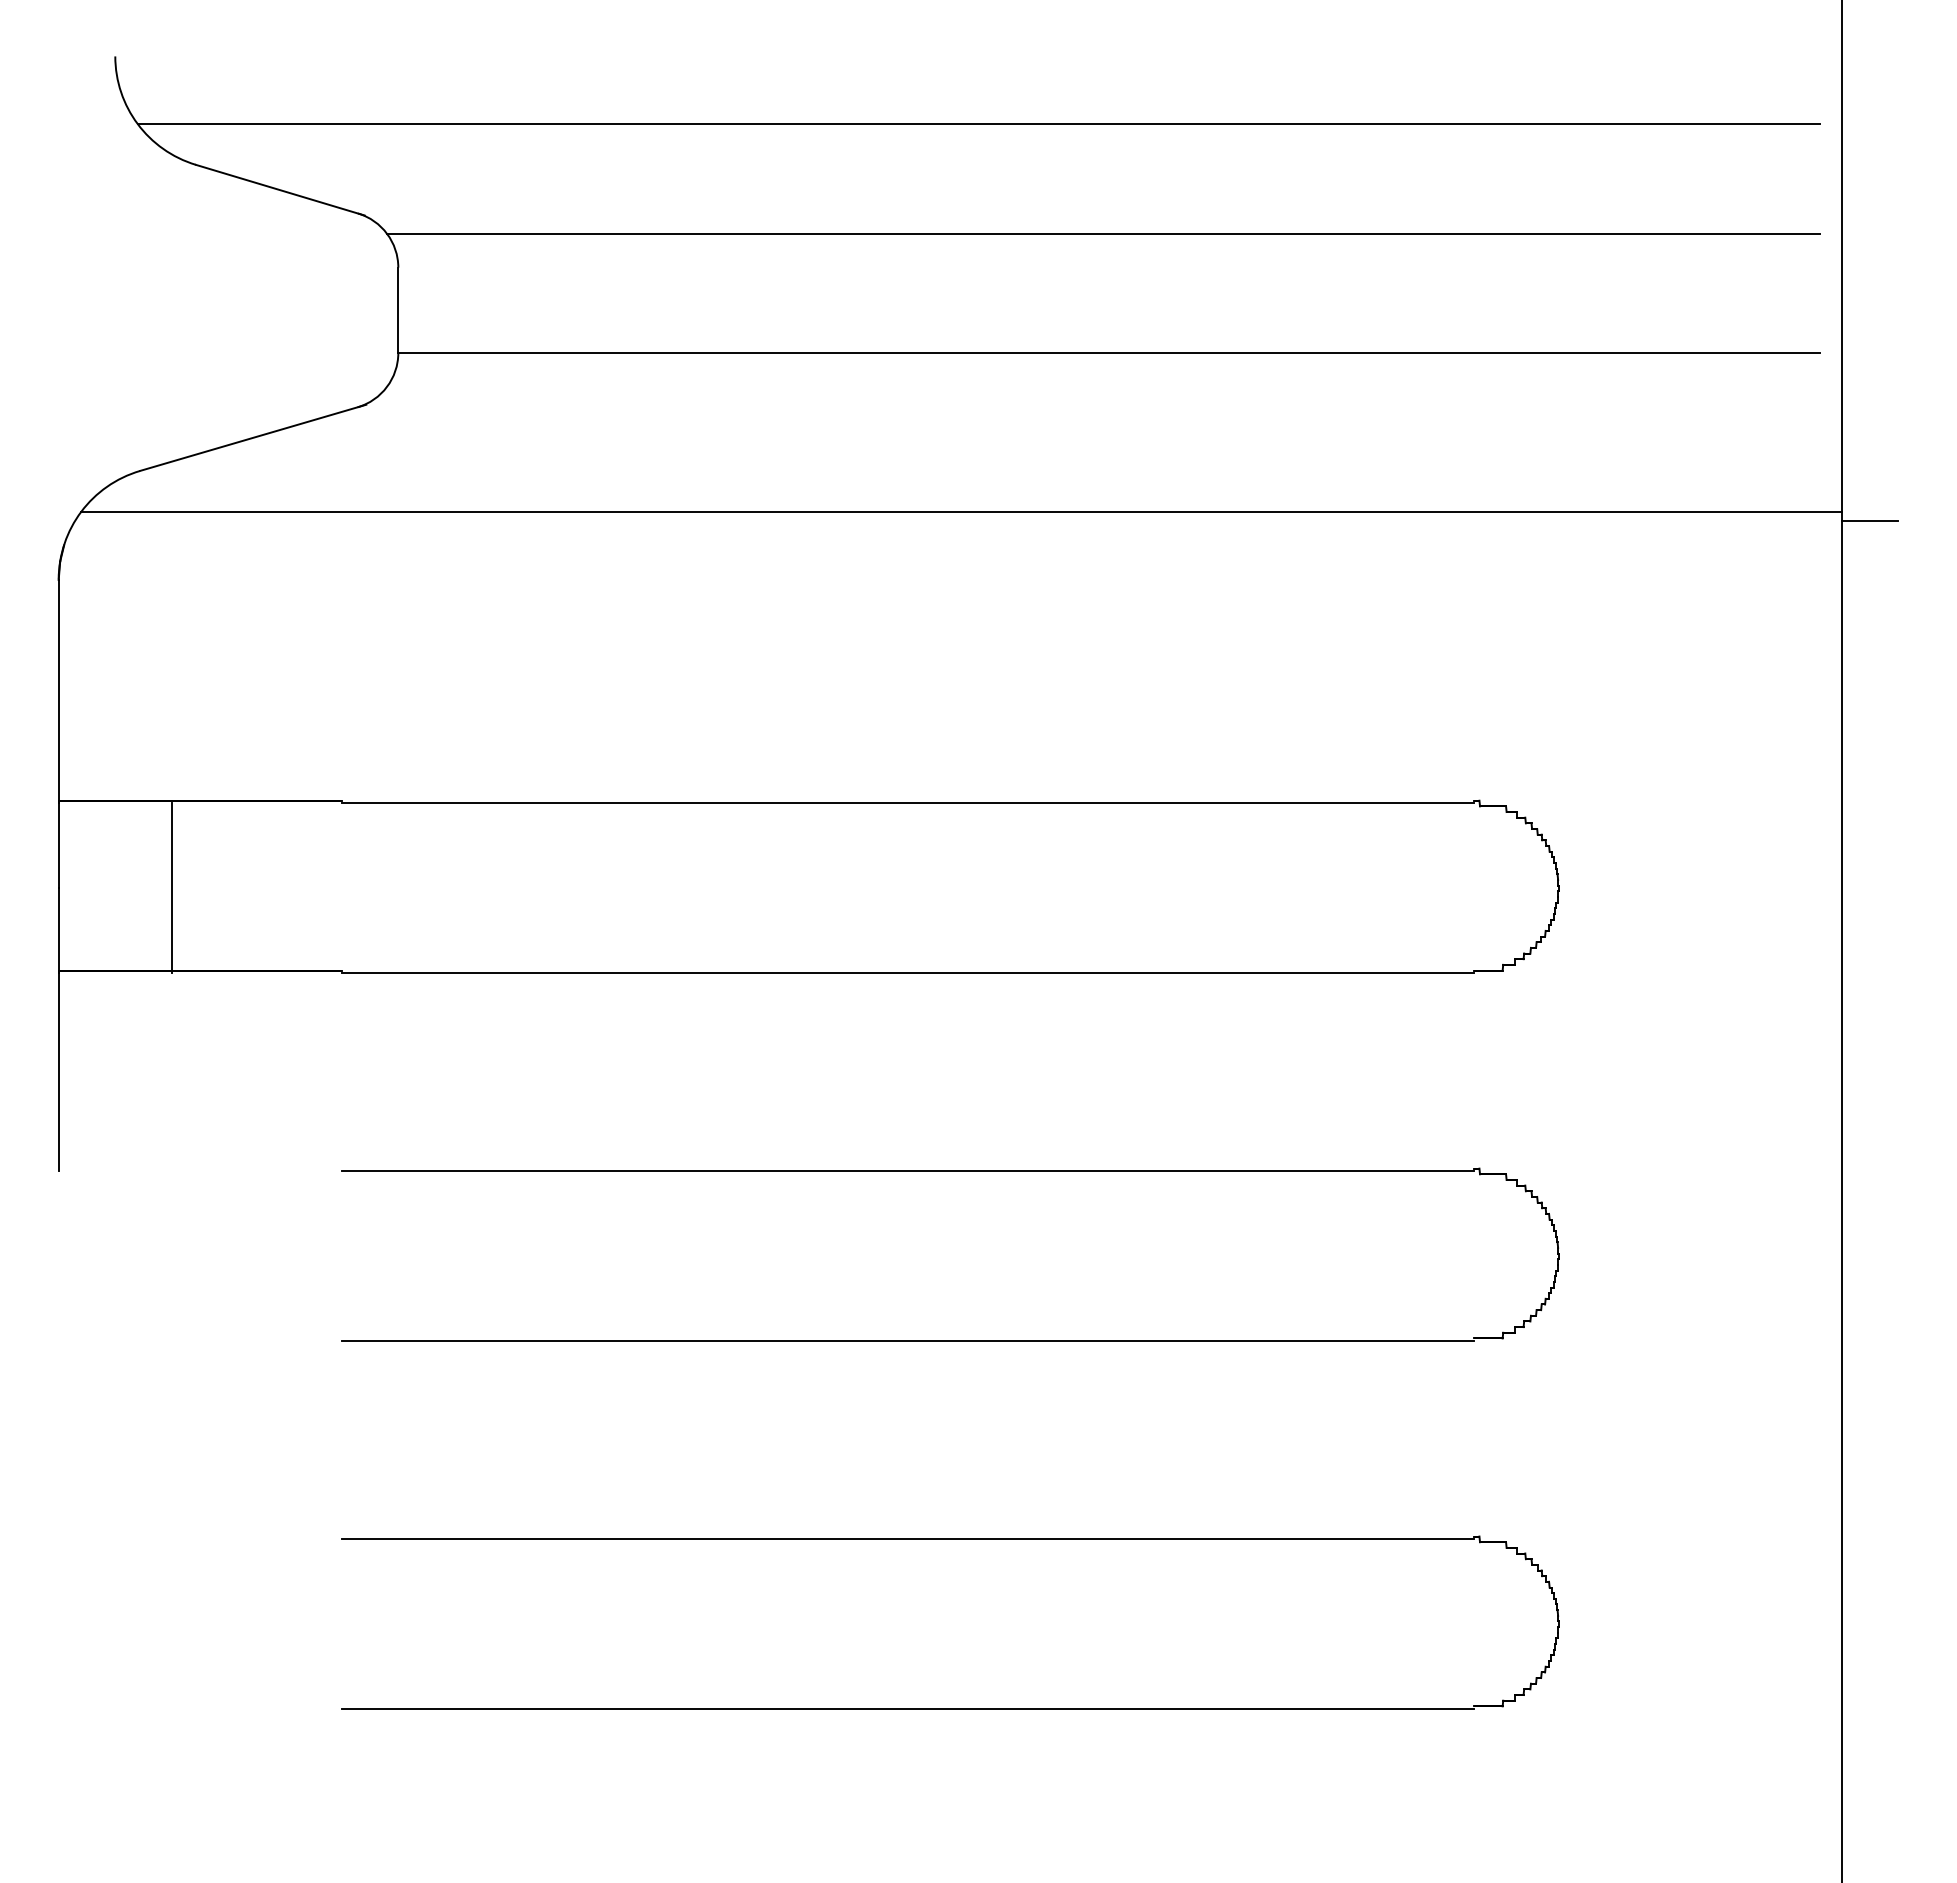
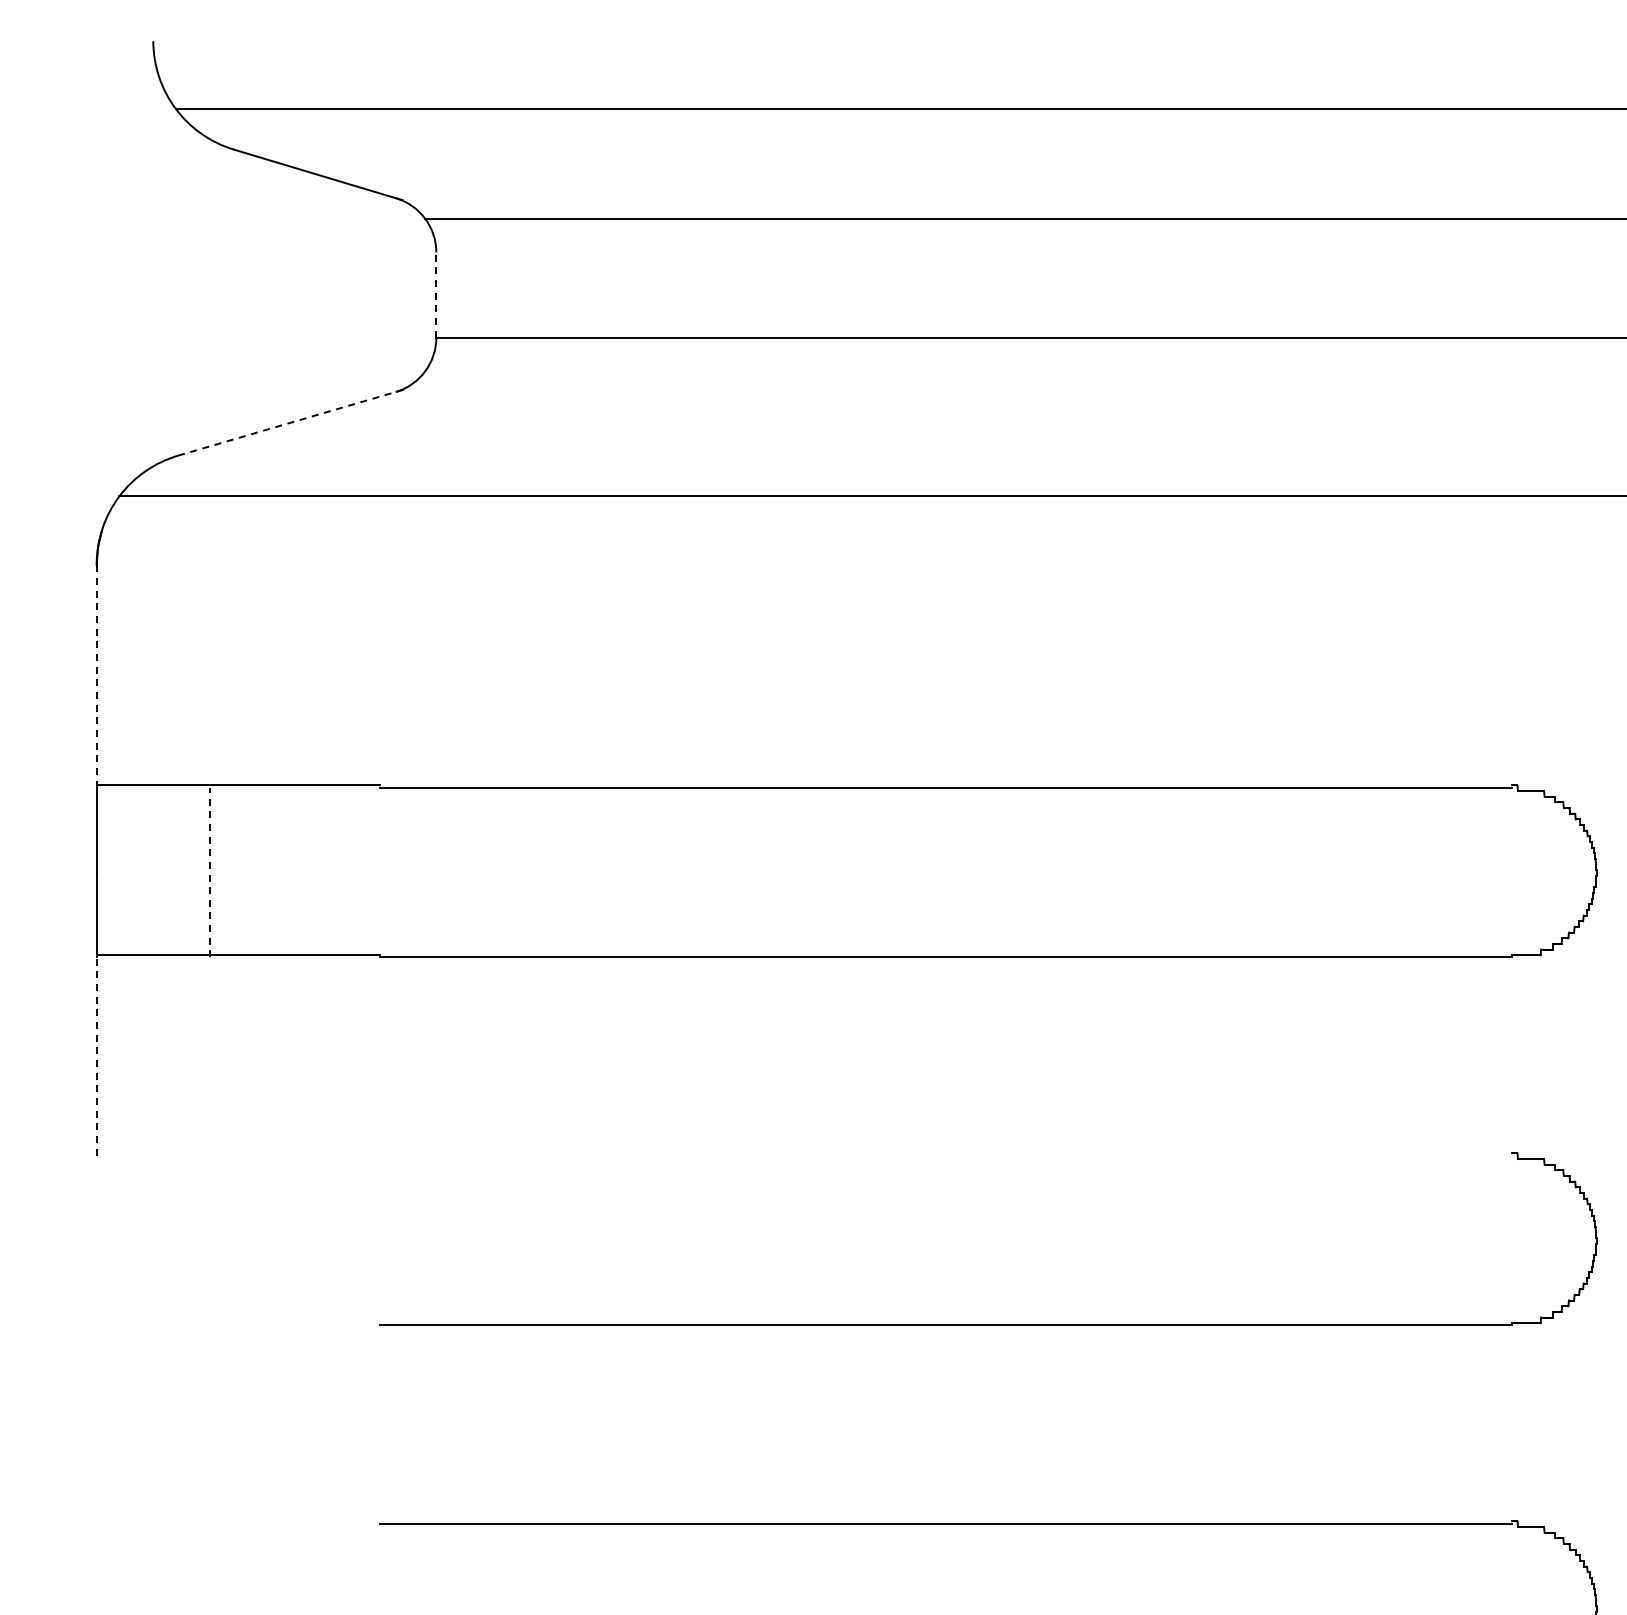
line: (398, 310) -> (436, 295), solid -> dashed
line: (253, 437) -> (291, 422), solid -> dashed
line: (58, 691) -> (96, 676), solid -> dashed
line: (171, 887) -> (209, 872), solid -> dashed
line: (58, 1071) -> (96, 1056), solid -> dashed
line: (907, 1170) -> (945, 1155), removed

